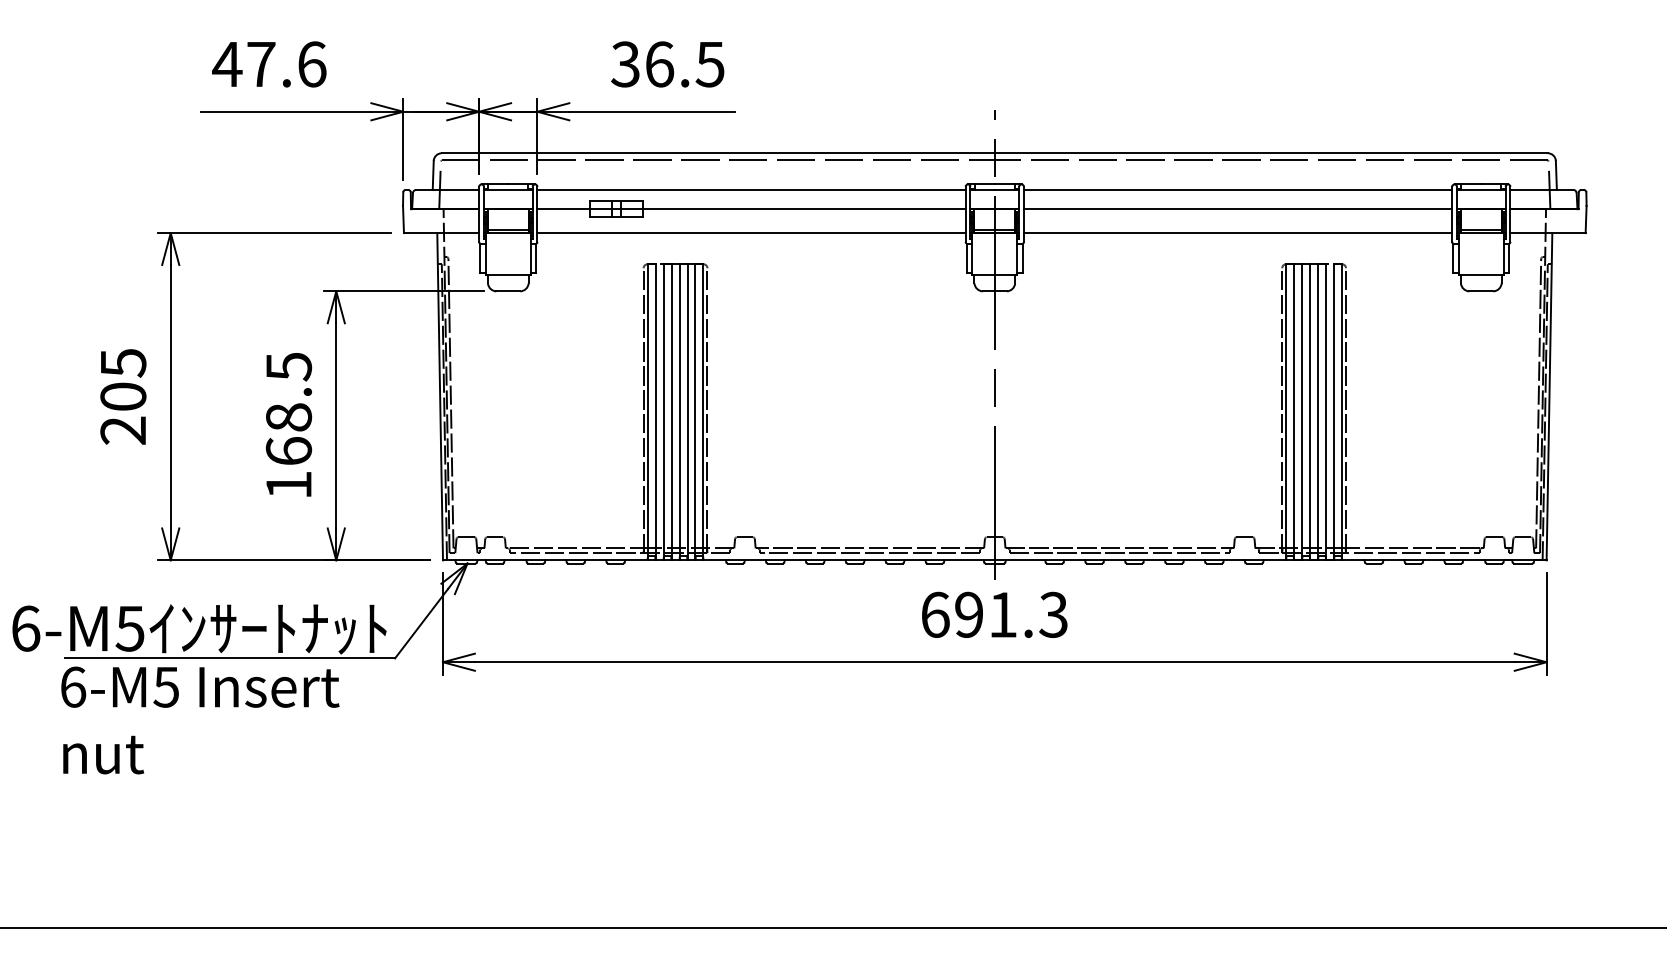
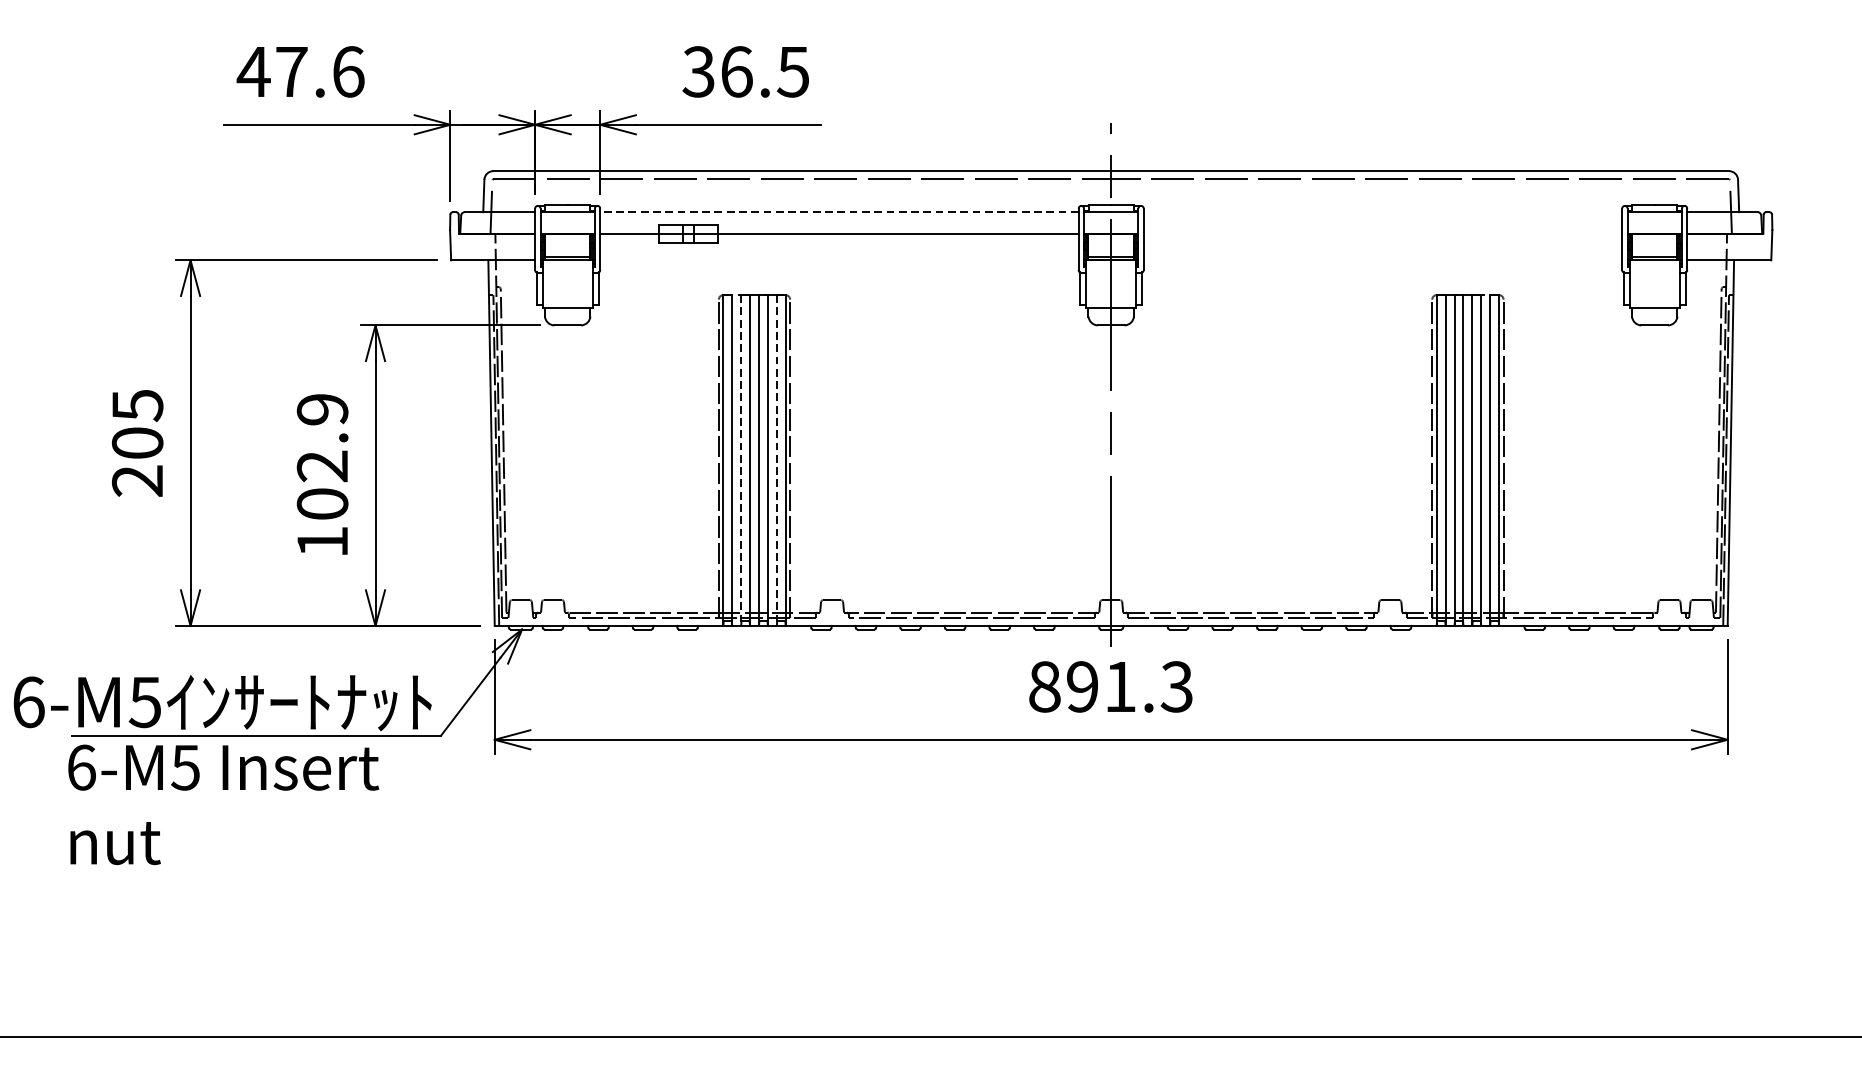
line: (751, 190) -> (839, 212), solid -> dashed
line: (1237, 190) -> (1382, 212), removed
line: (1237, 209) -> (1382, 233), removed
line: (751, 233) -> (839, 260), removed
line: (1237, 233) -> (1382, 260), removed
text: (288, 409) -> (322, 457), 168.5 -> 102.9
line: (663, 412) -> (741, 460), solid -> dashed
line: (695, 412) -> (776, 460), solid -> dashed
text: (935, 614) -> (1044, 686), 691.3 -> 891.3

